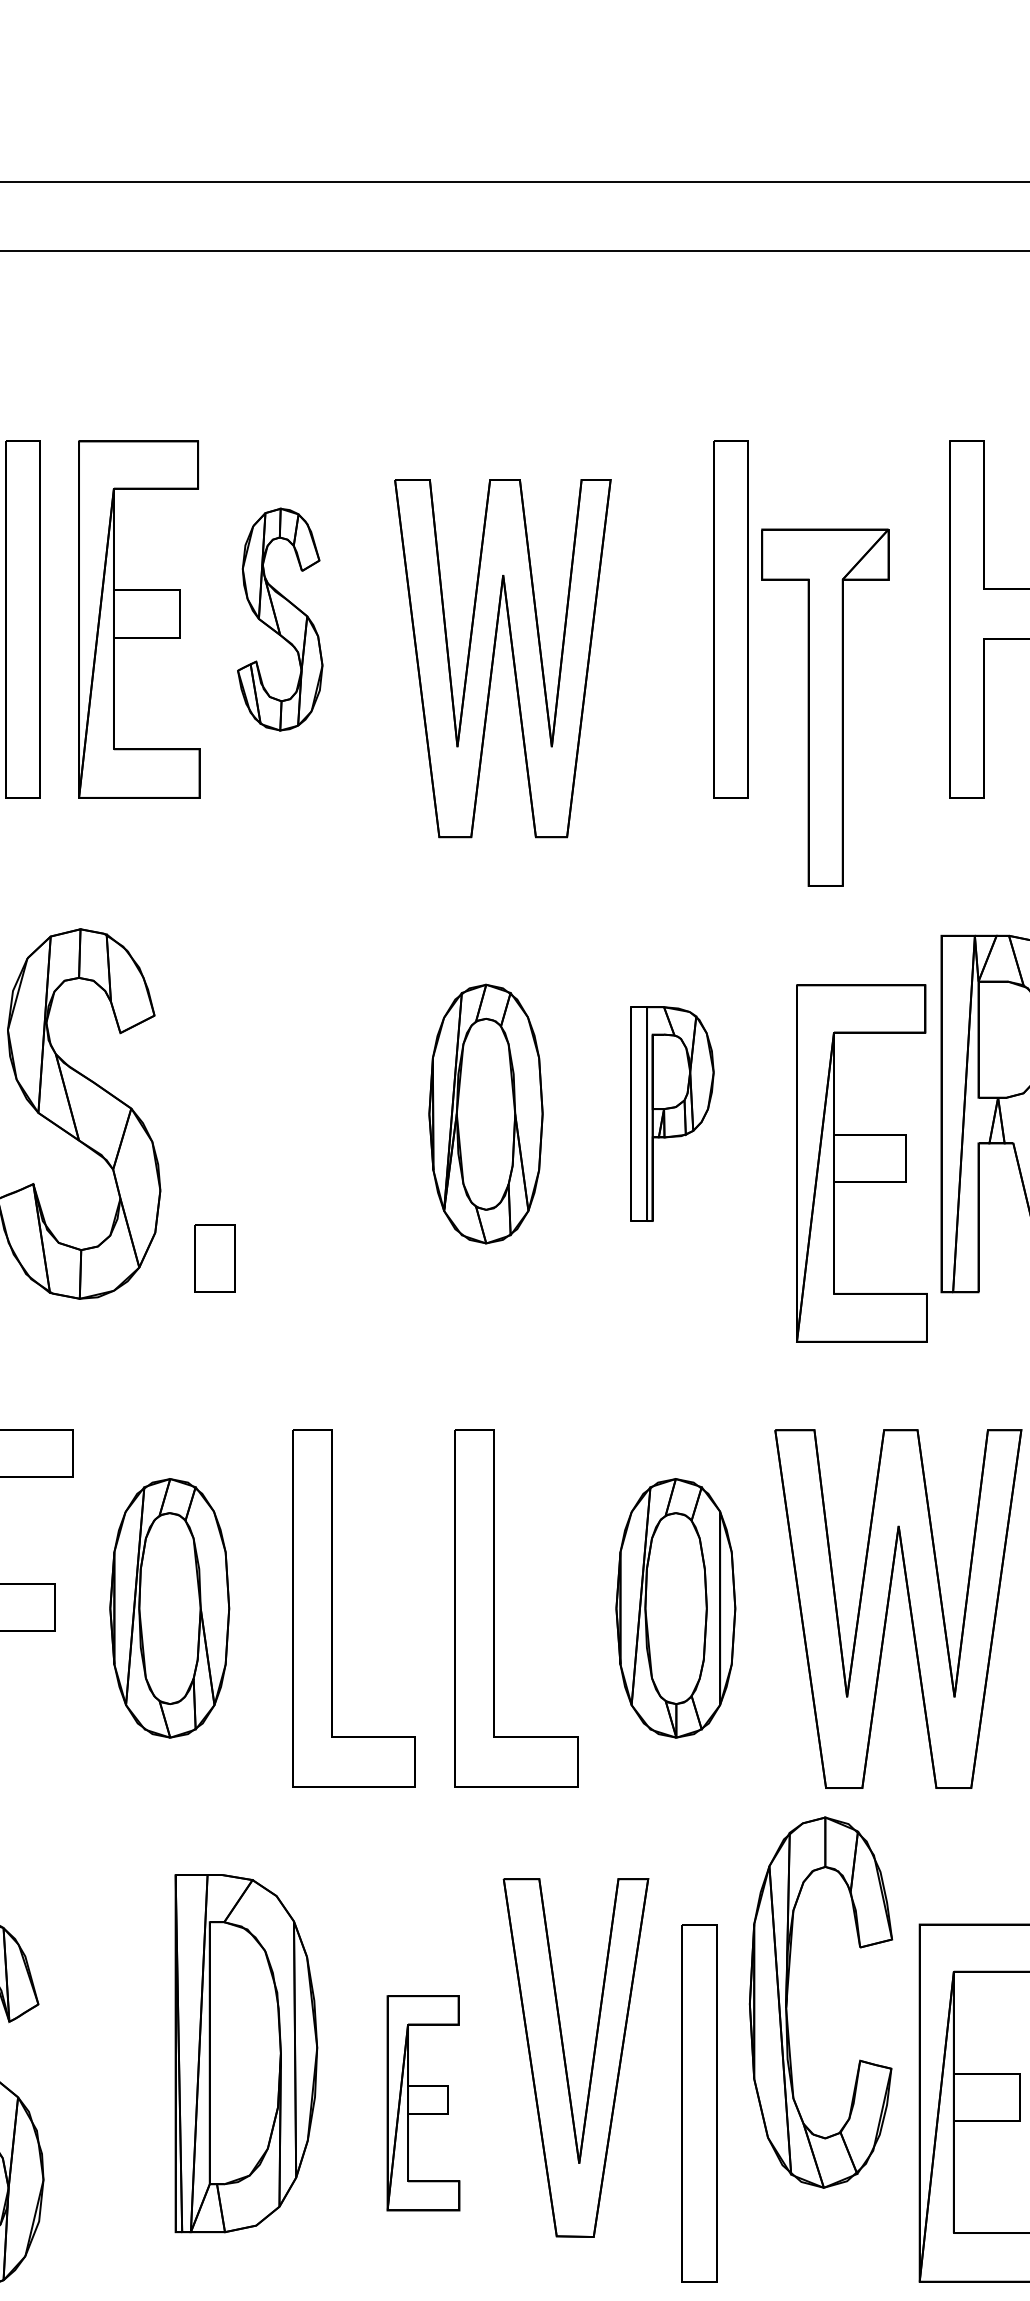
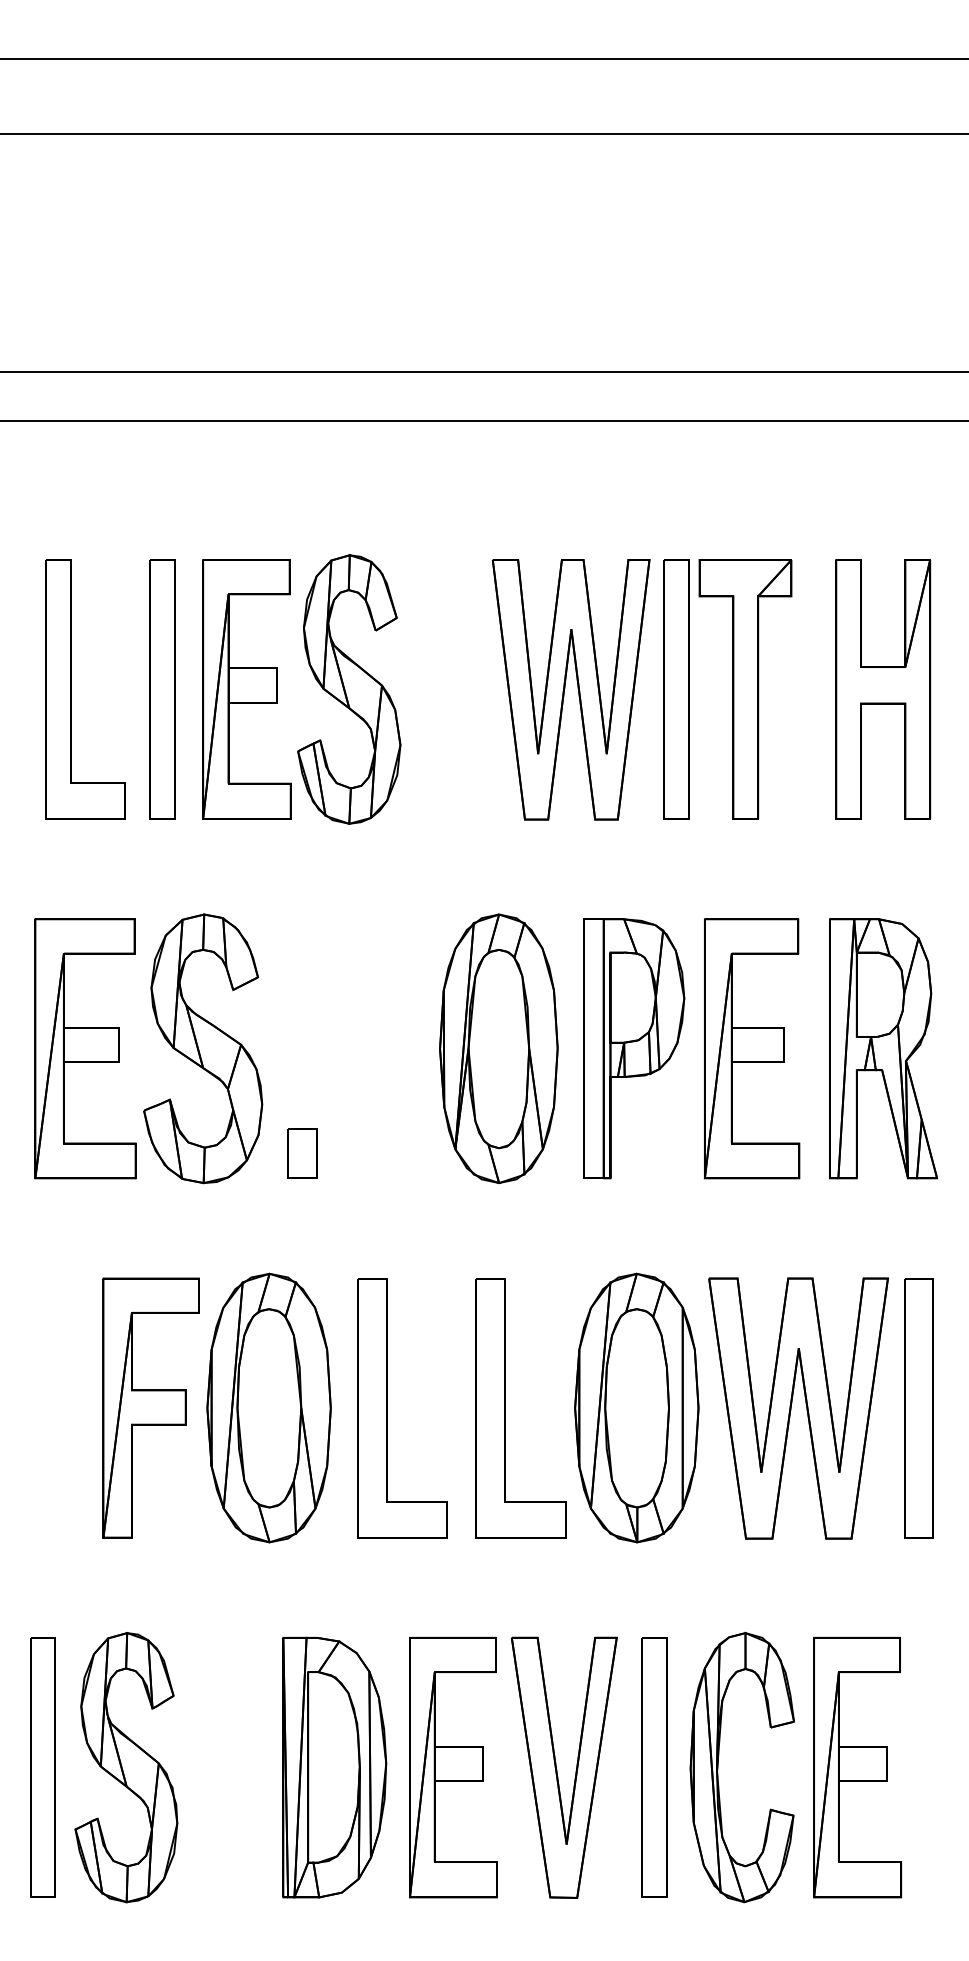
part: (280, 619) -> (349, 689), size x1.67
part: (501, 658) -> (570, 689), moved
part: (825, 707) -> (745, 689), moved
part: (485, 1113) -> (498, 1048), size x1.43
part: (672, 1113) -> (634, 1048), size x1.67
part: (861, 1163) -> (751, 1048), moved
part: (168, 1607) -> (268, 1407), size x1.43
part: (675, 1607) -> (636, 1407), size x1.43
part: (788, 2002) -> (718, 1767), moved
part: (246, 2053) -> (334, 1767), moved
part: (566, 2060) -> (557, 1769), moved
part: (423, 2102) -> (453, 1767), size x1.67

